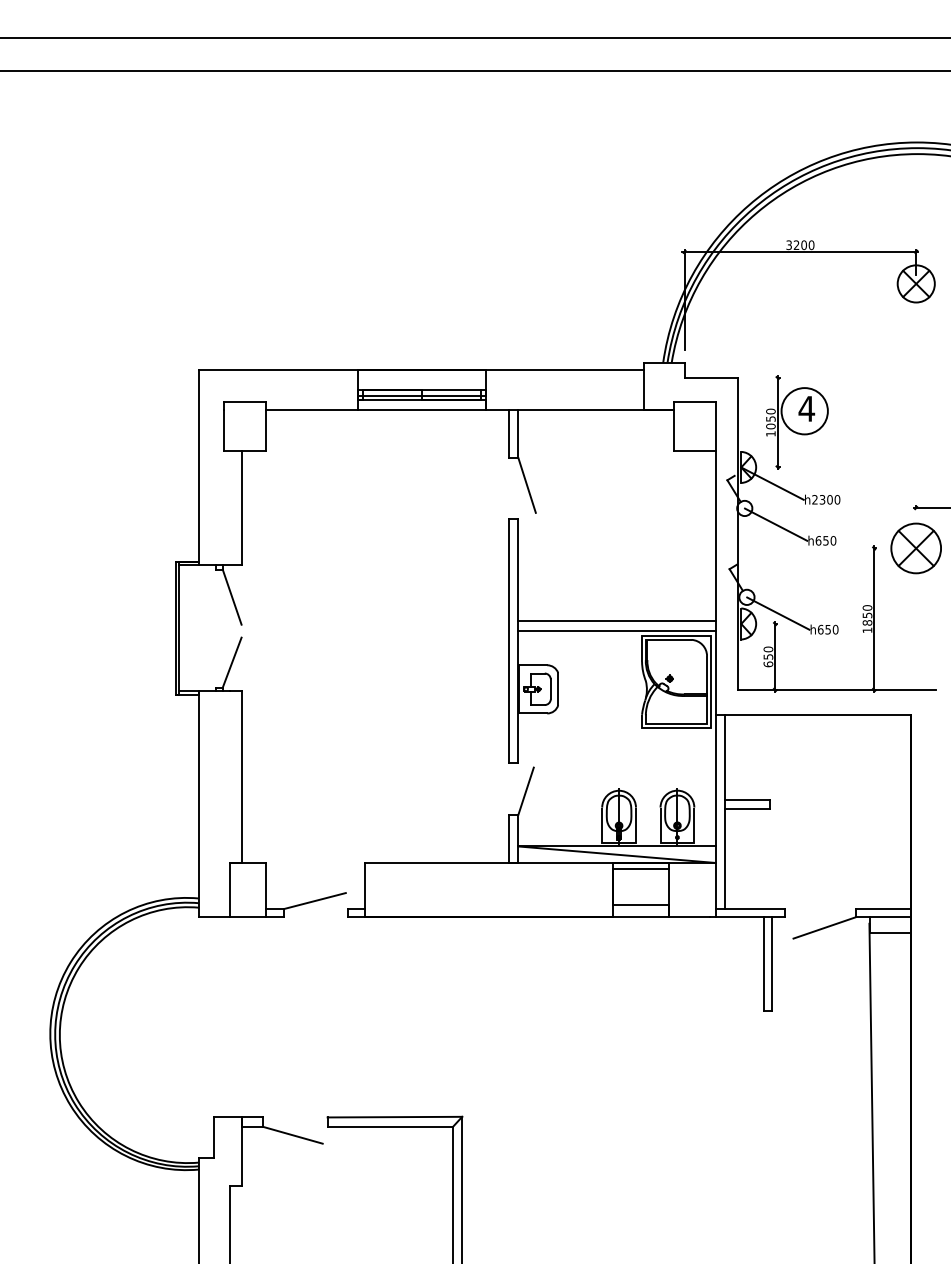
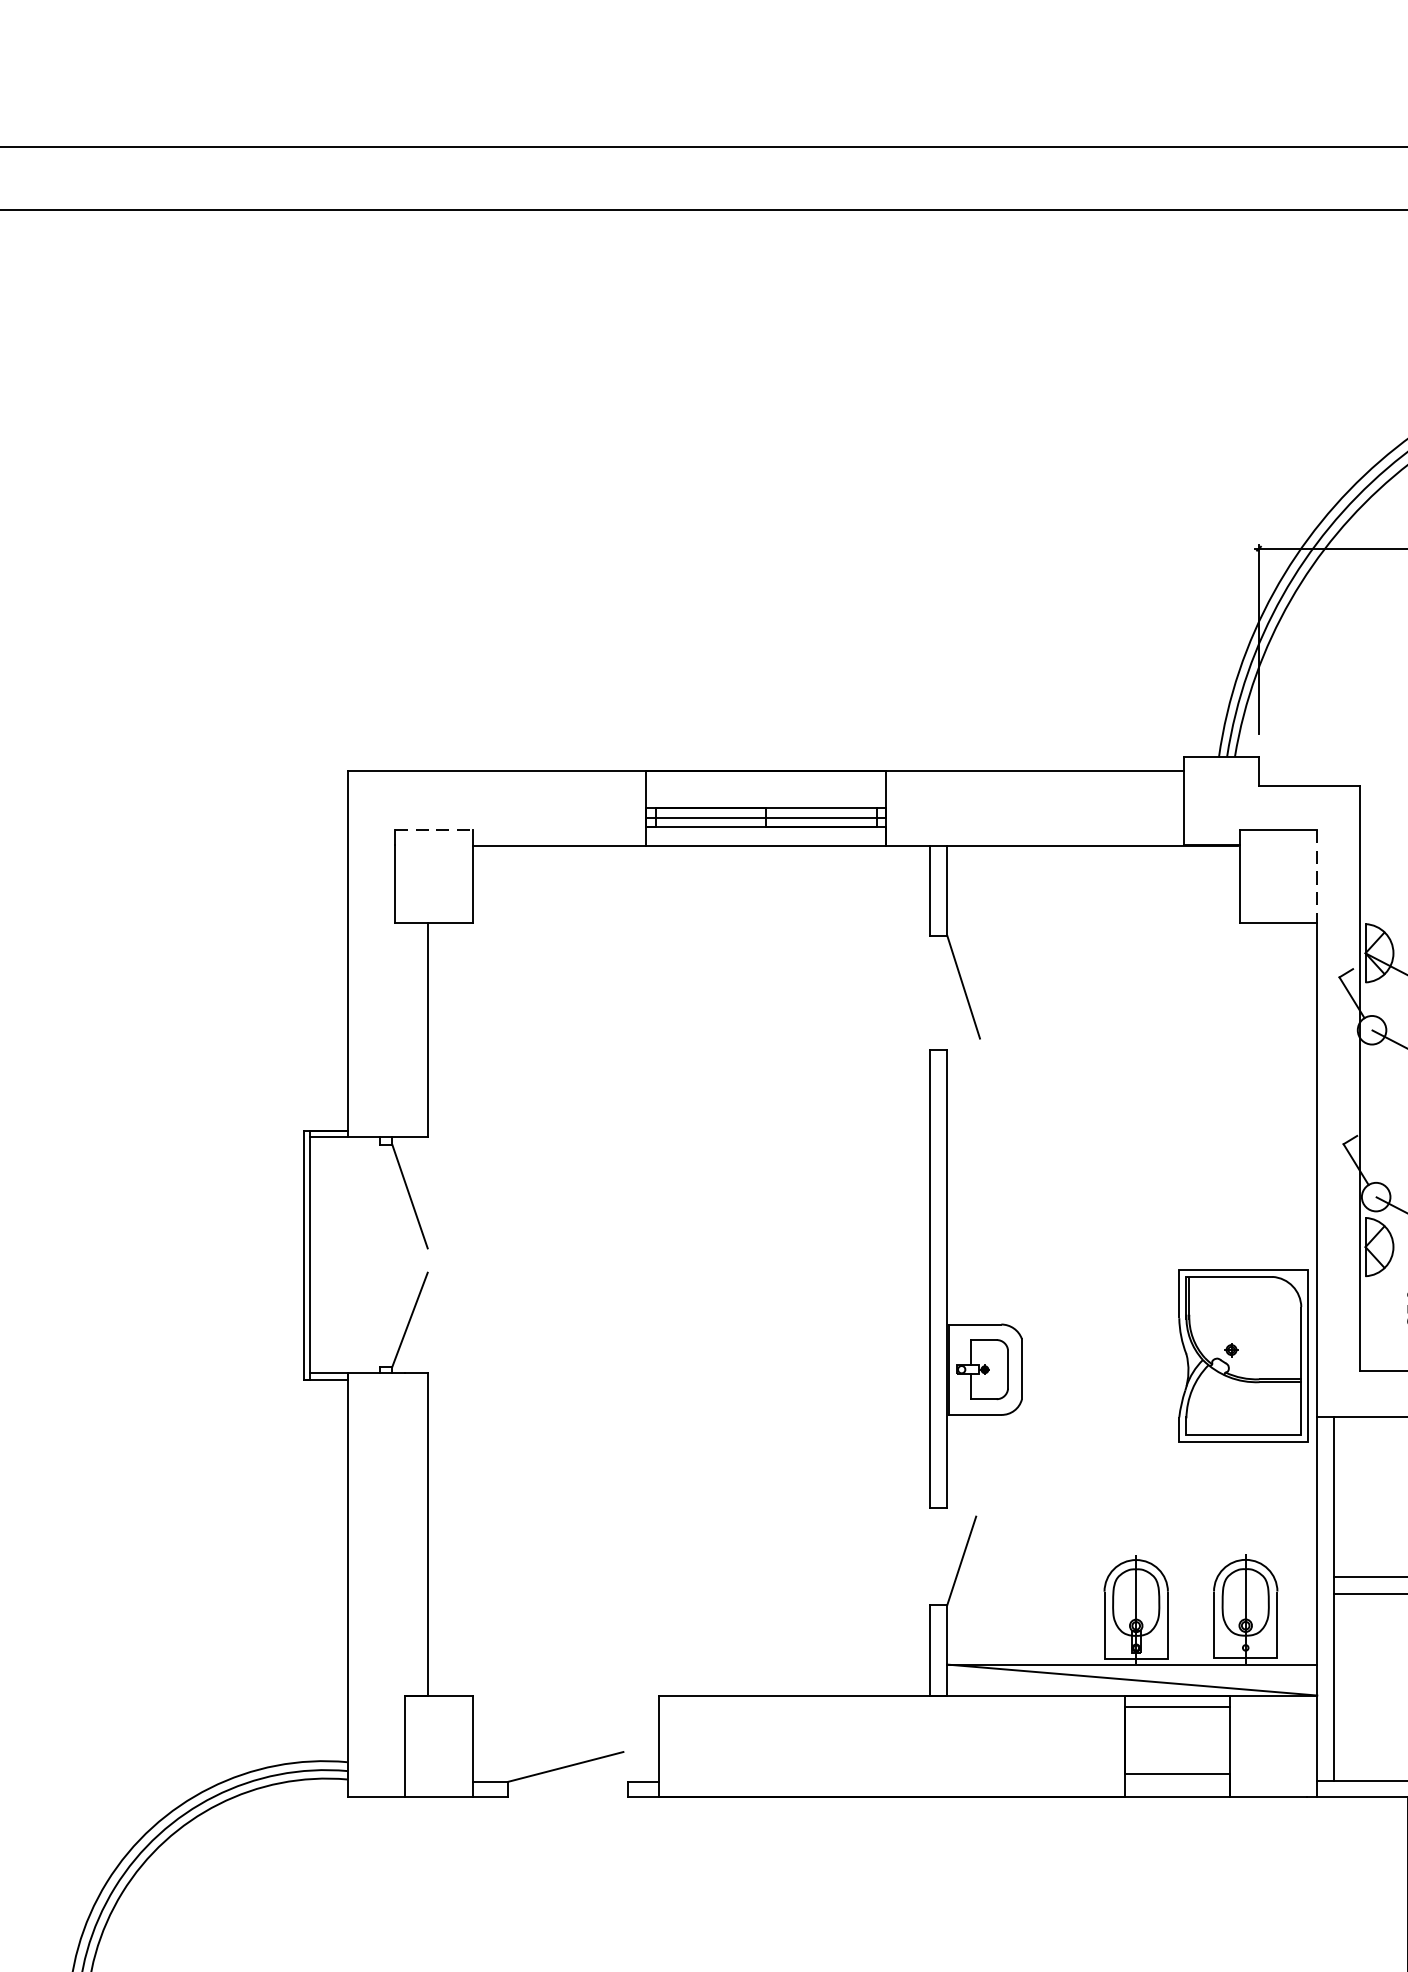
line: (244, 401) -> (433, 829), solid -> dashed
line: (715, 426) -> (1317, 876), solid -> dashed
line: (616, 620) -> (1131, 1240), removed
line: (616, 631) -> (1131, 1261), removed

